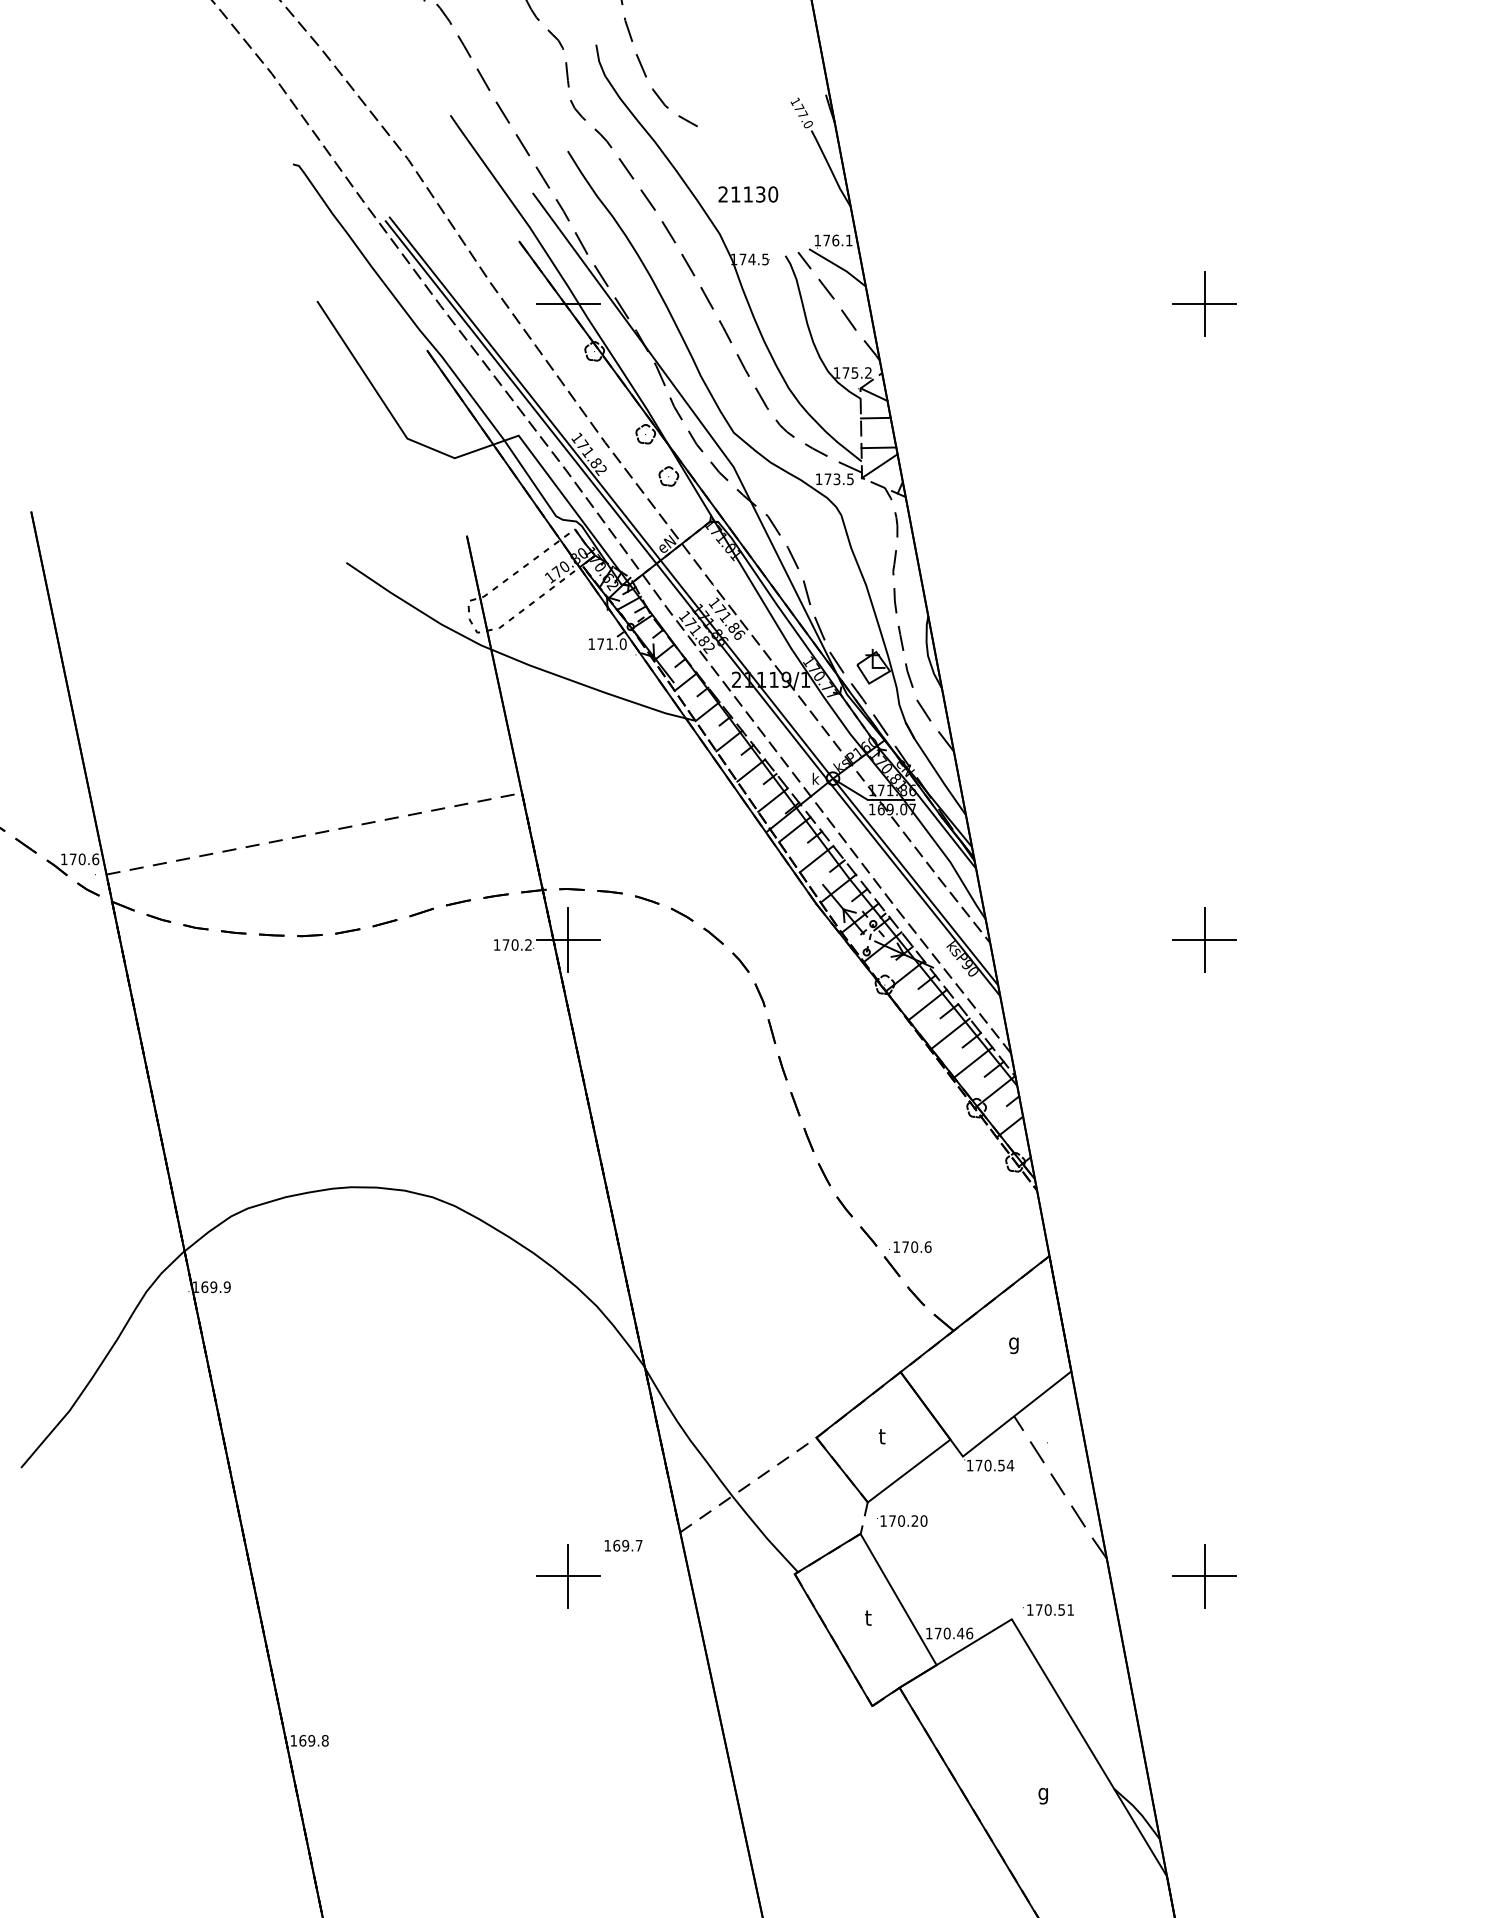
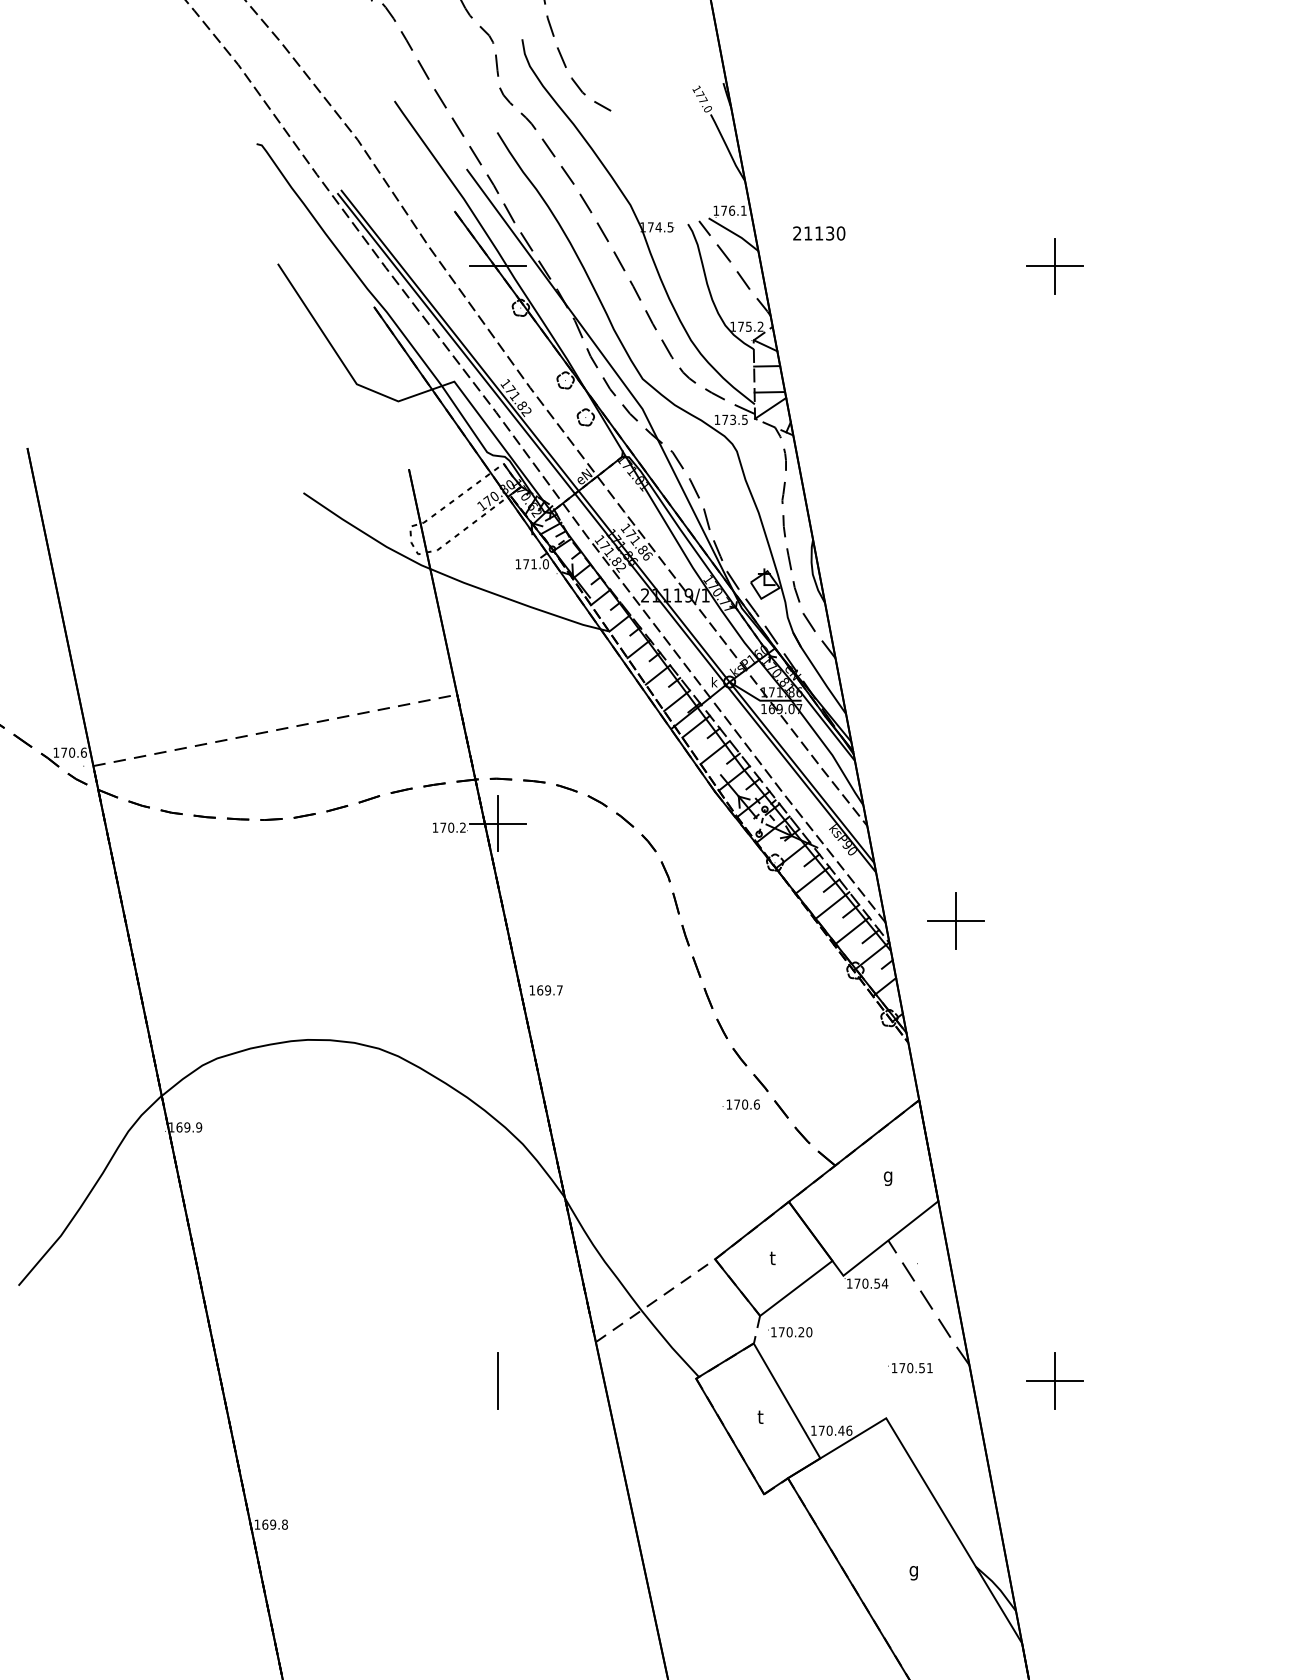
text: (748, 194) -> (819, 233), moved
part: (1204, 939) -> (956, 920), moved
text: (910, 1246) -> (741, 1104), moved
text: (623, 1545) -> (546, 990), moved
line: (568, 1576) -> (497, 1380), removed
text: (1048, 1609) -> (910, 1367), moved

